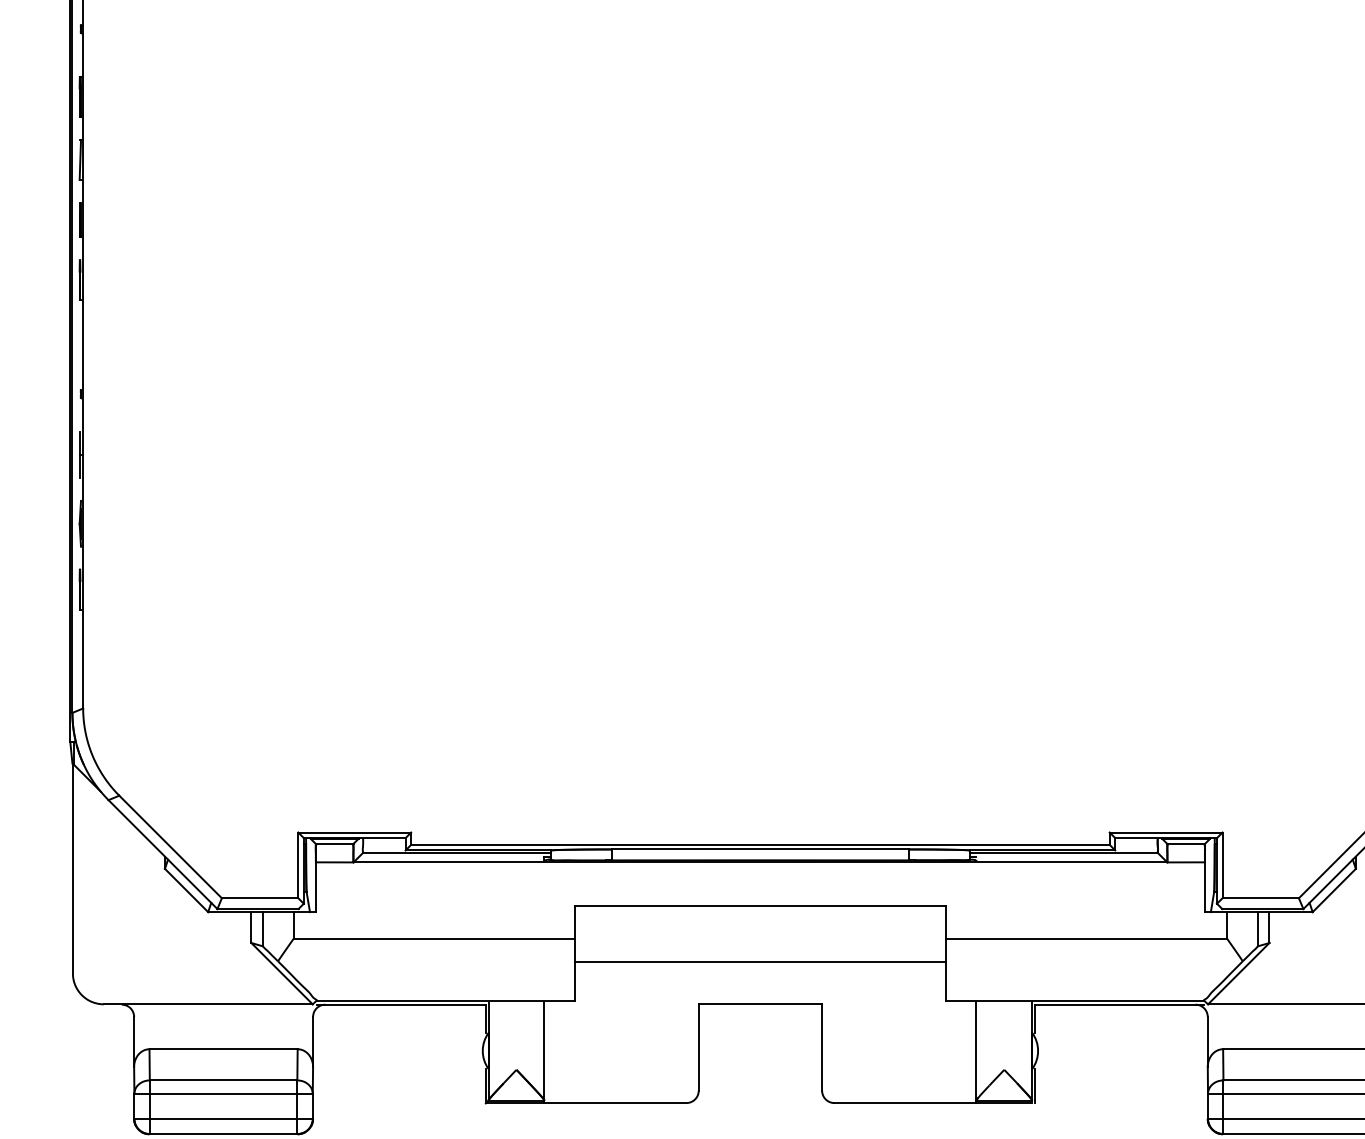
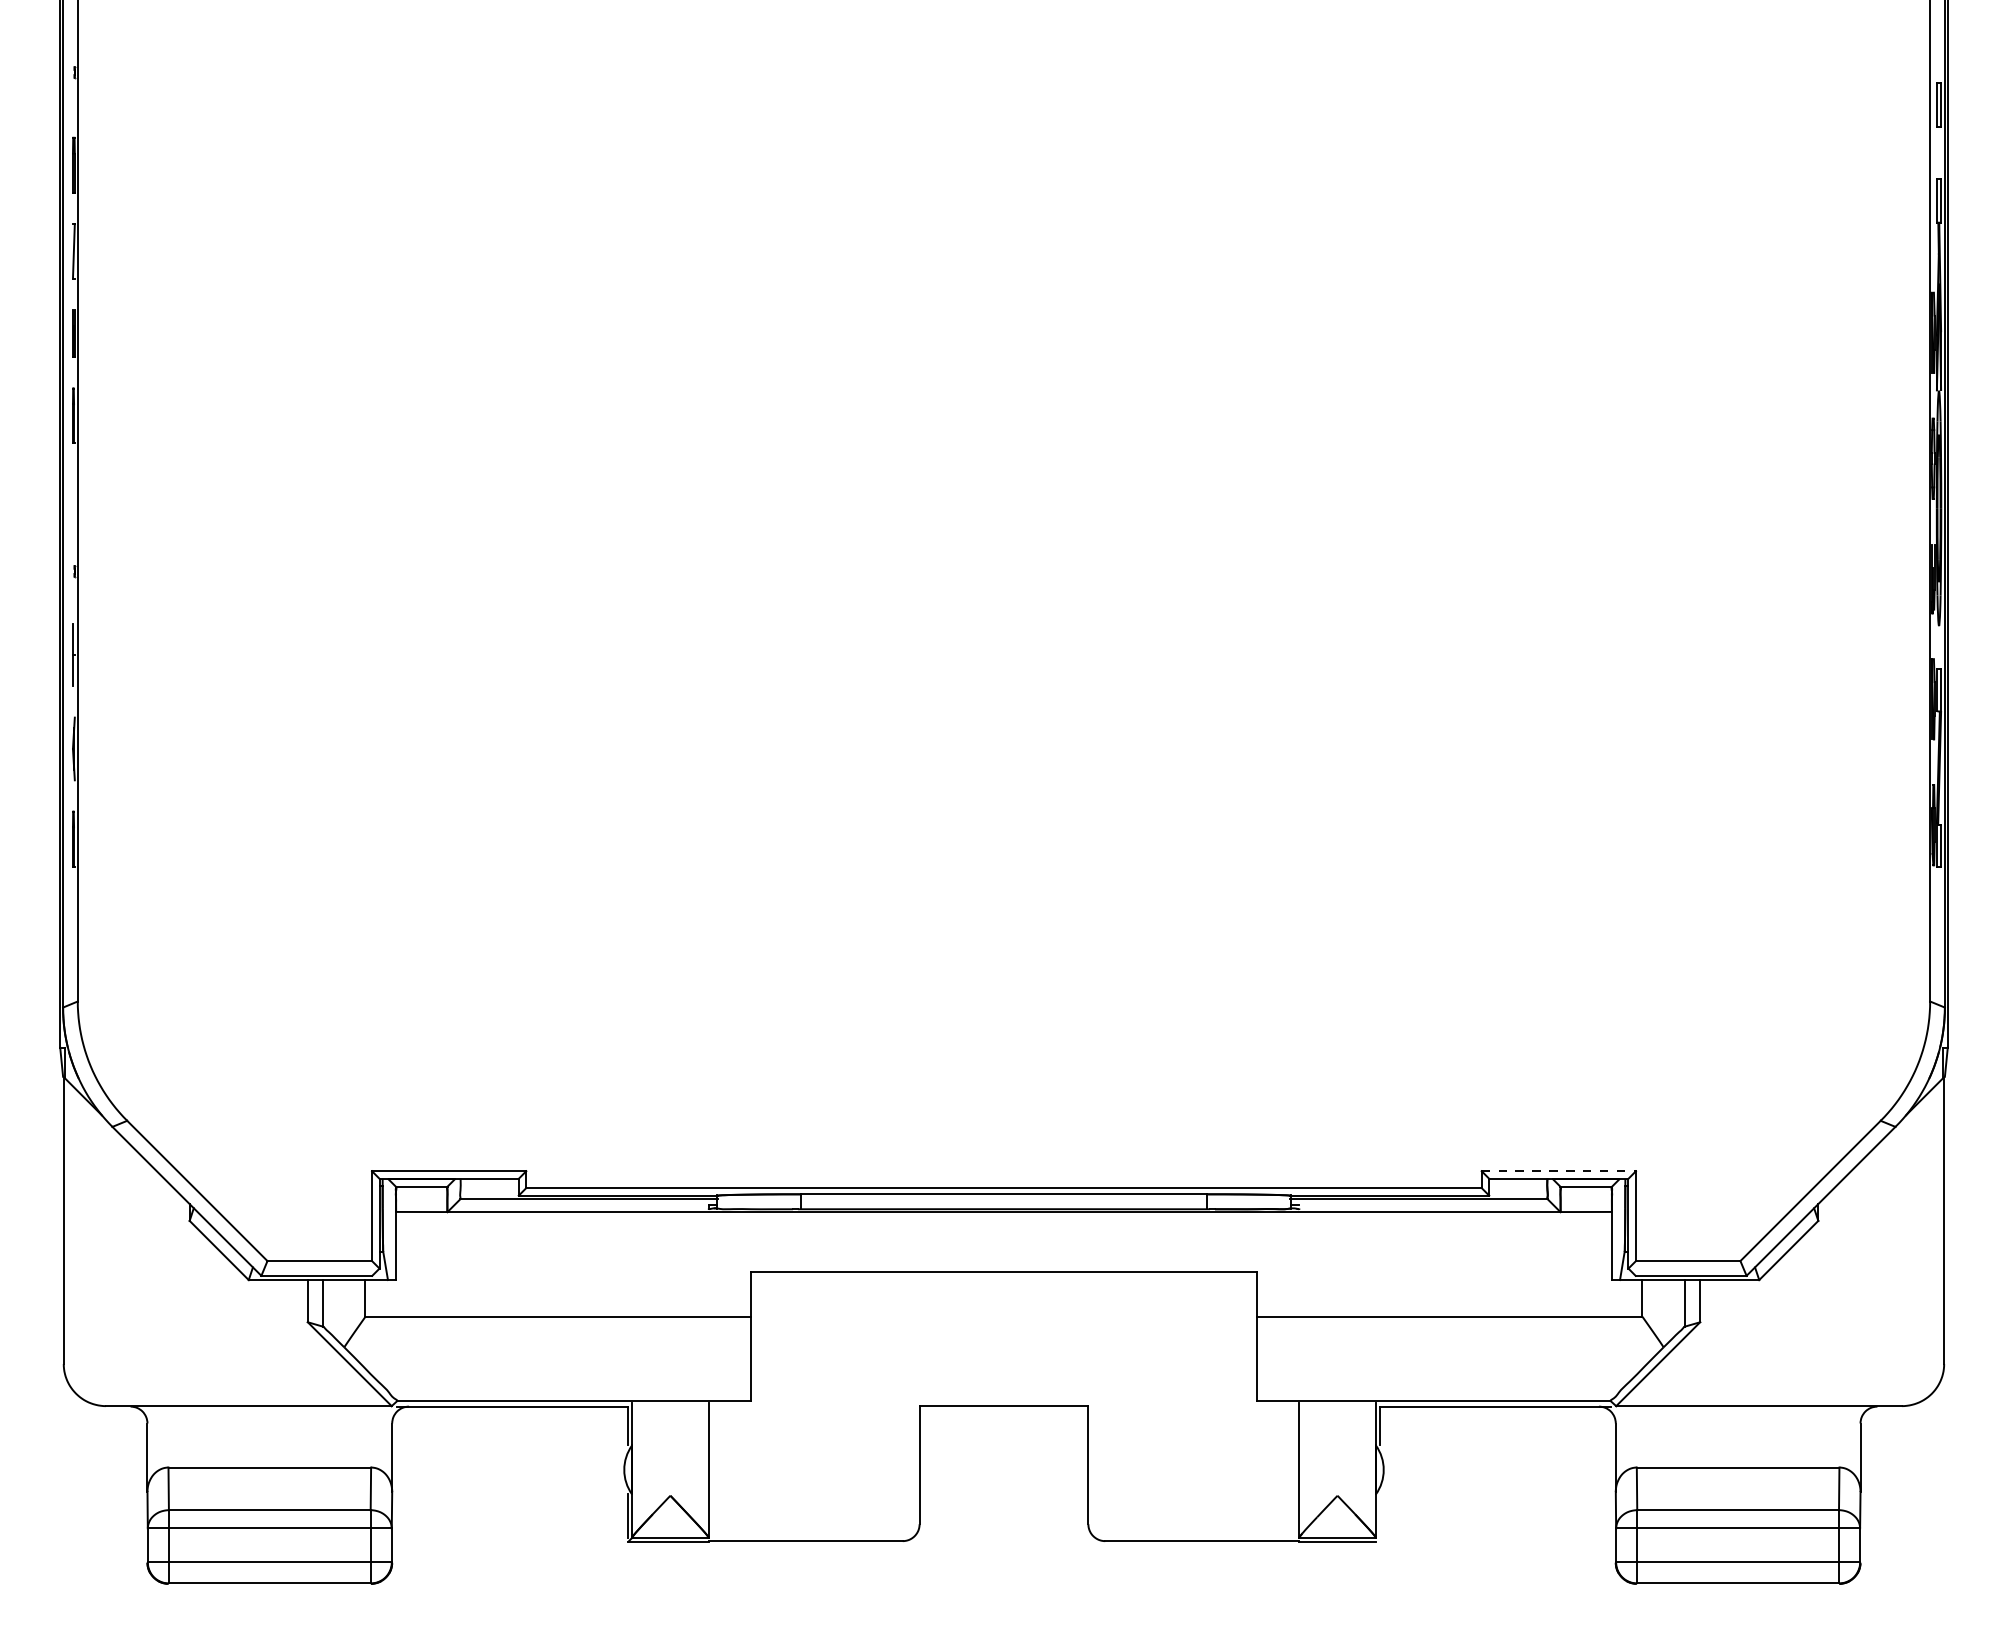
line: (1166, 832) -> (1559, 1171), solid -> dashed
line: (760, 961) -> (1003, 1347), removed
line: (1034, 1085) -> (1379, 1517), removed

